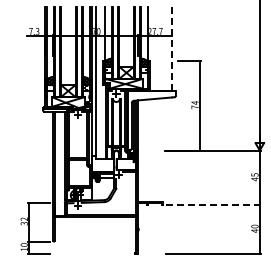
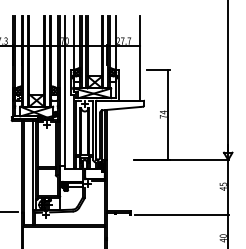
line: (172, 49) -> (140, 59), dashed -> solid
line: (214, 205) -> (182, 215), dashed -> solid

